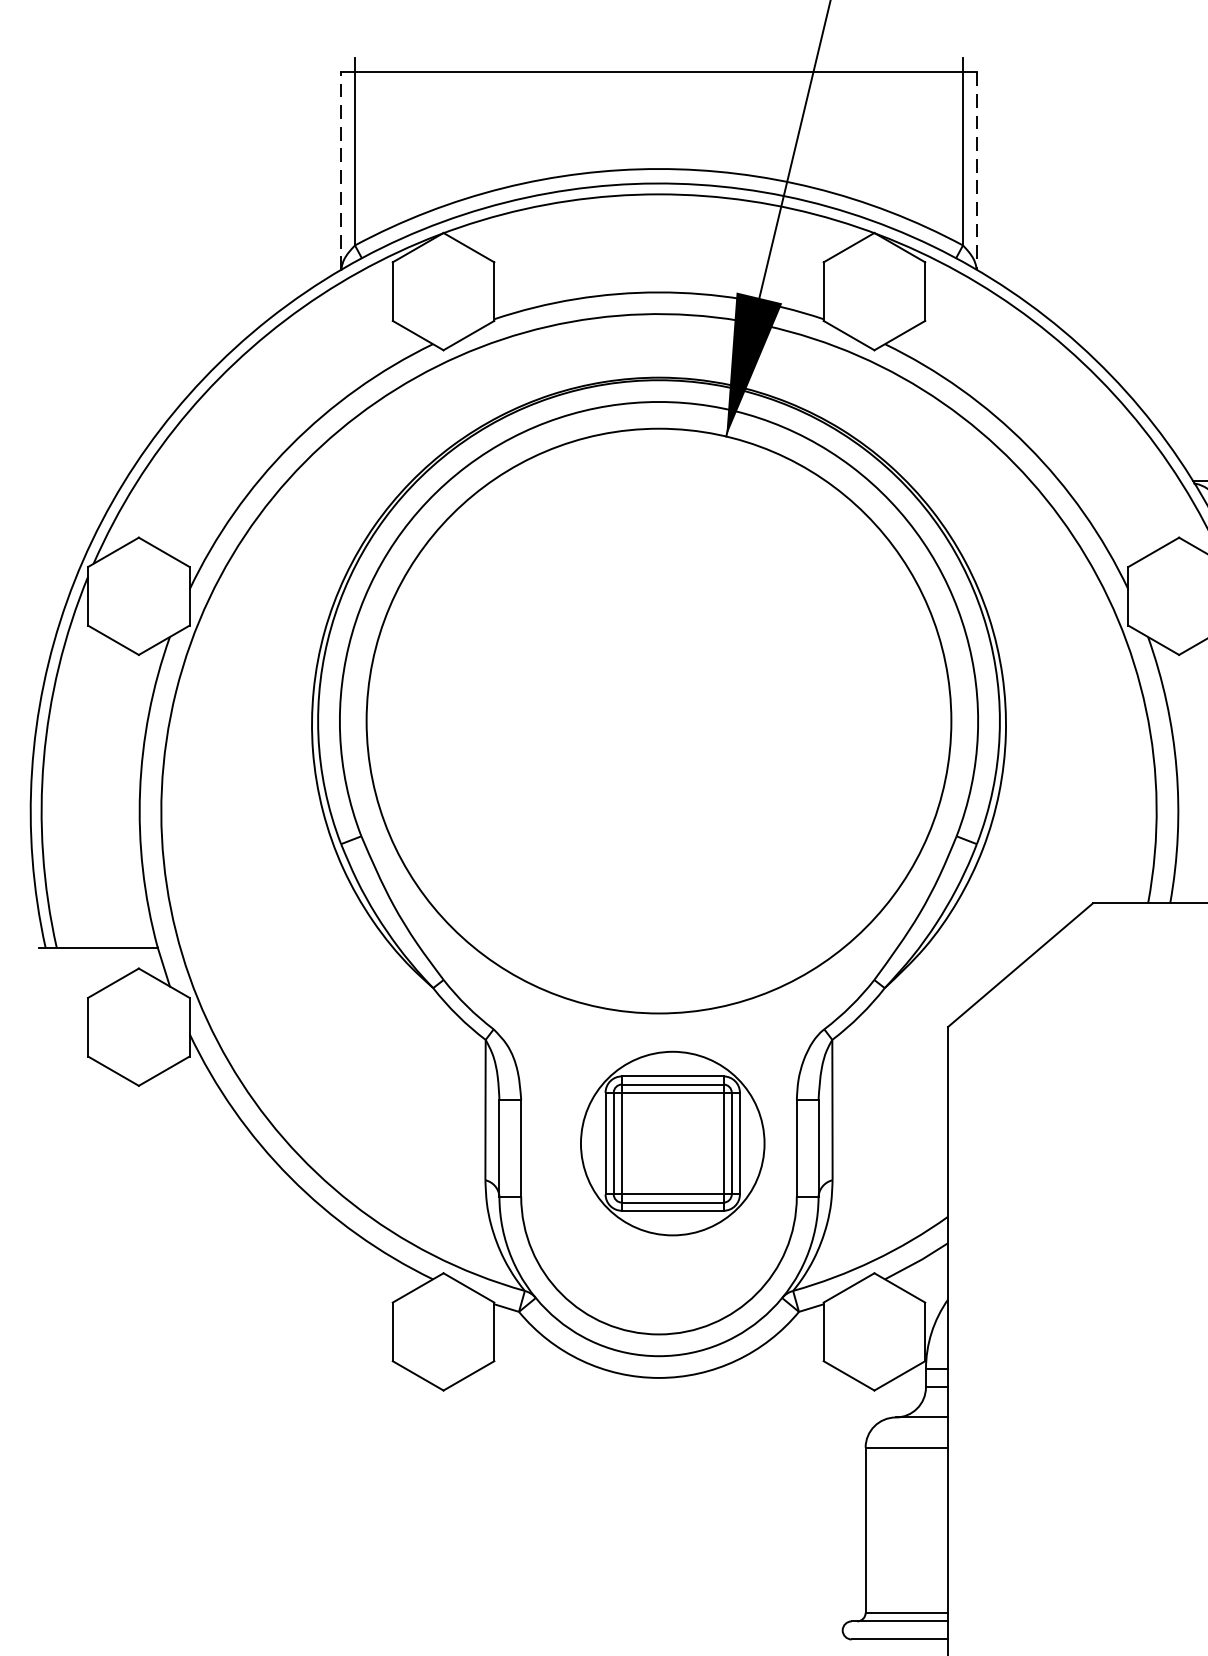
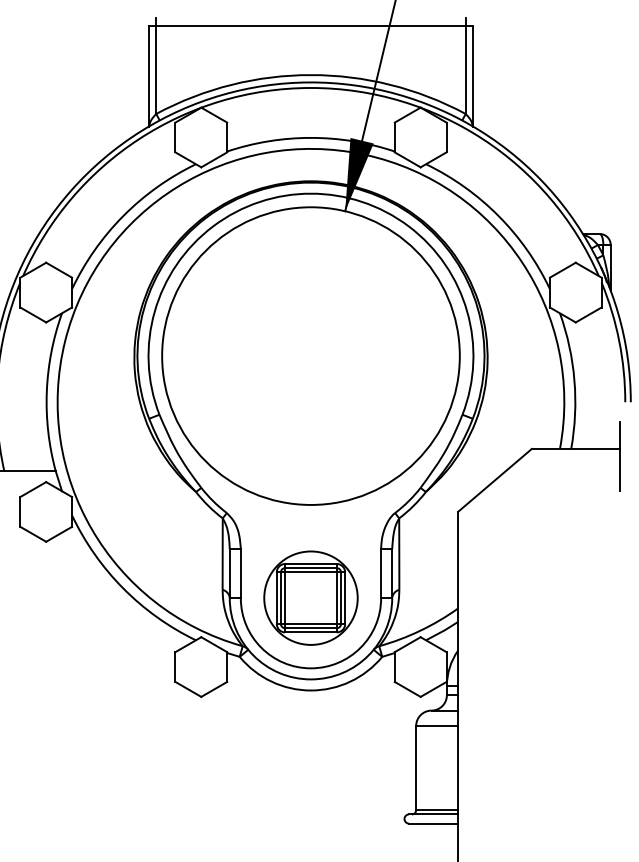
line: (339, 169) -> (148, 75), dashed -> solid
line: (978, 171) -> (473, 76), dashed -> solid
part: (671, 1142) -> (310, 597), moved

